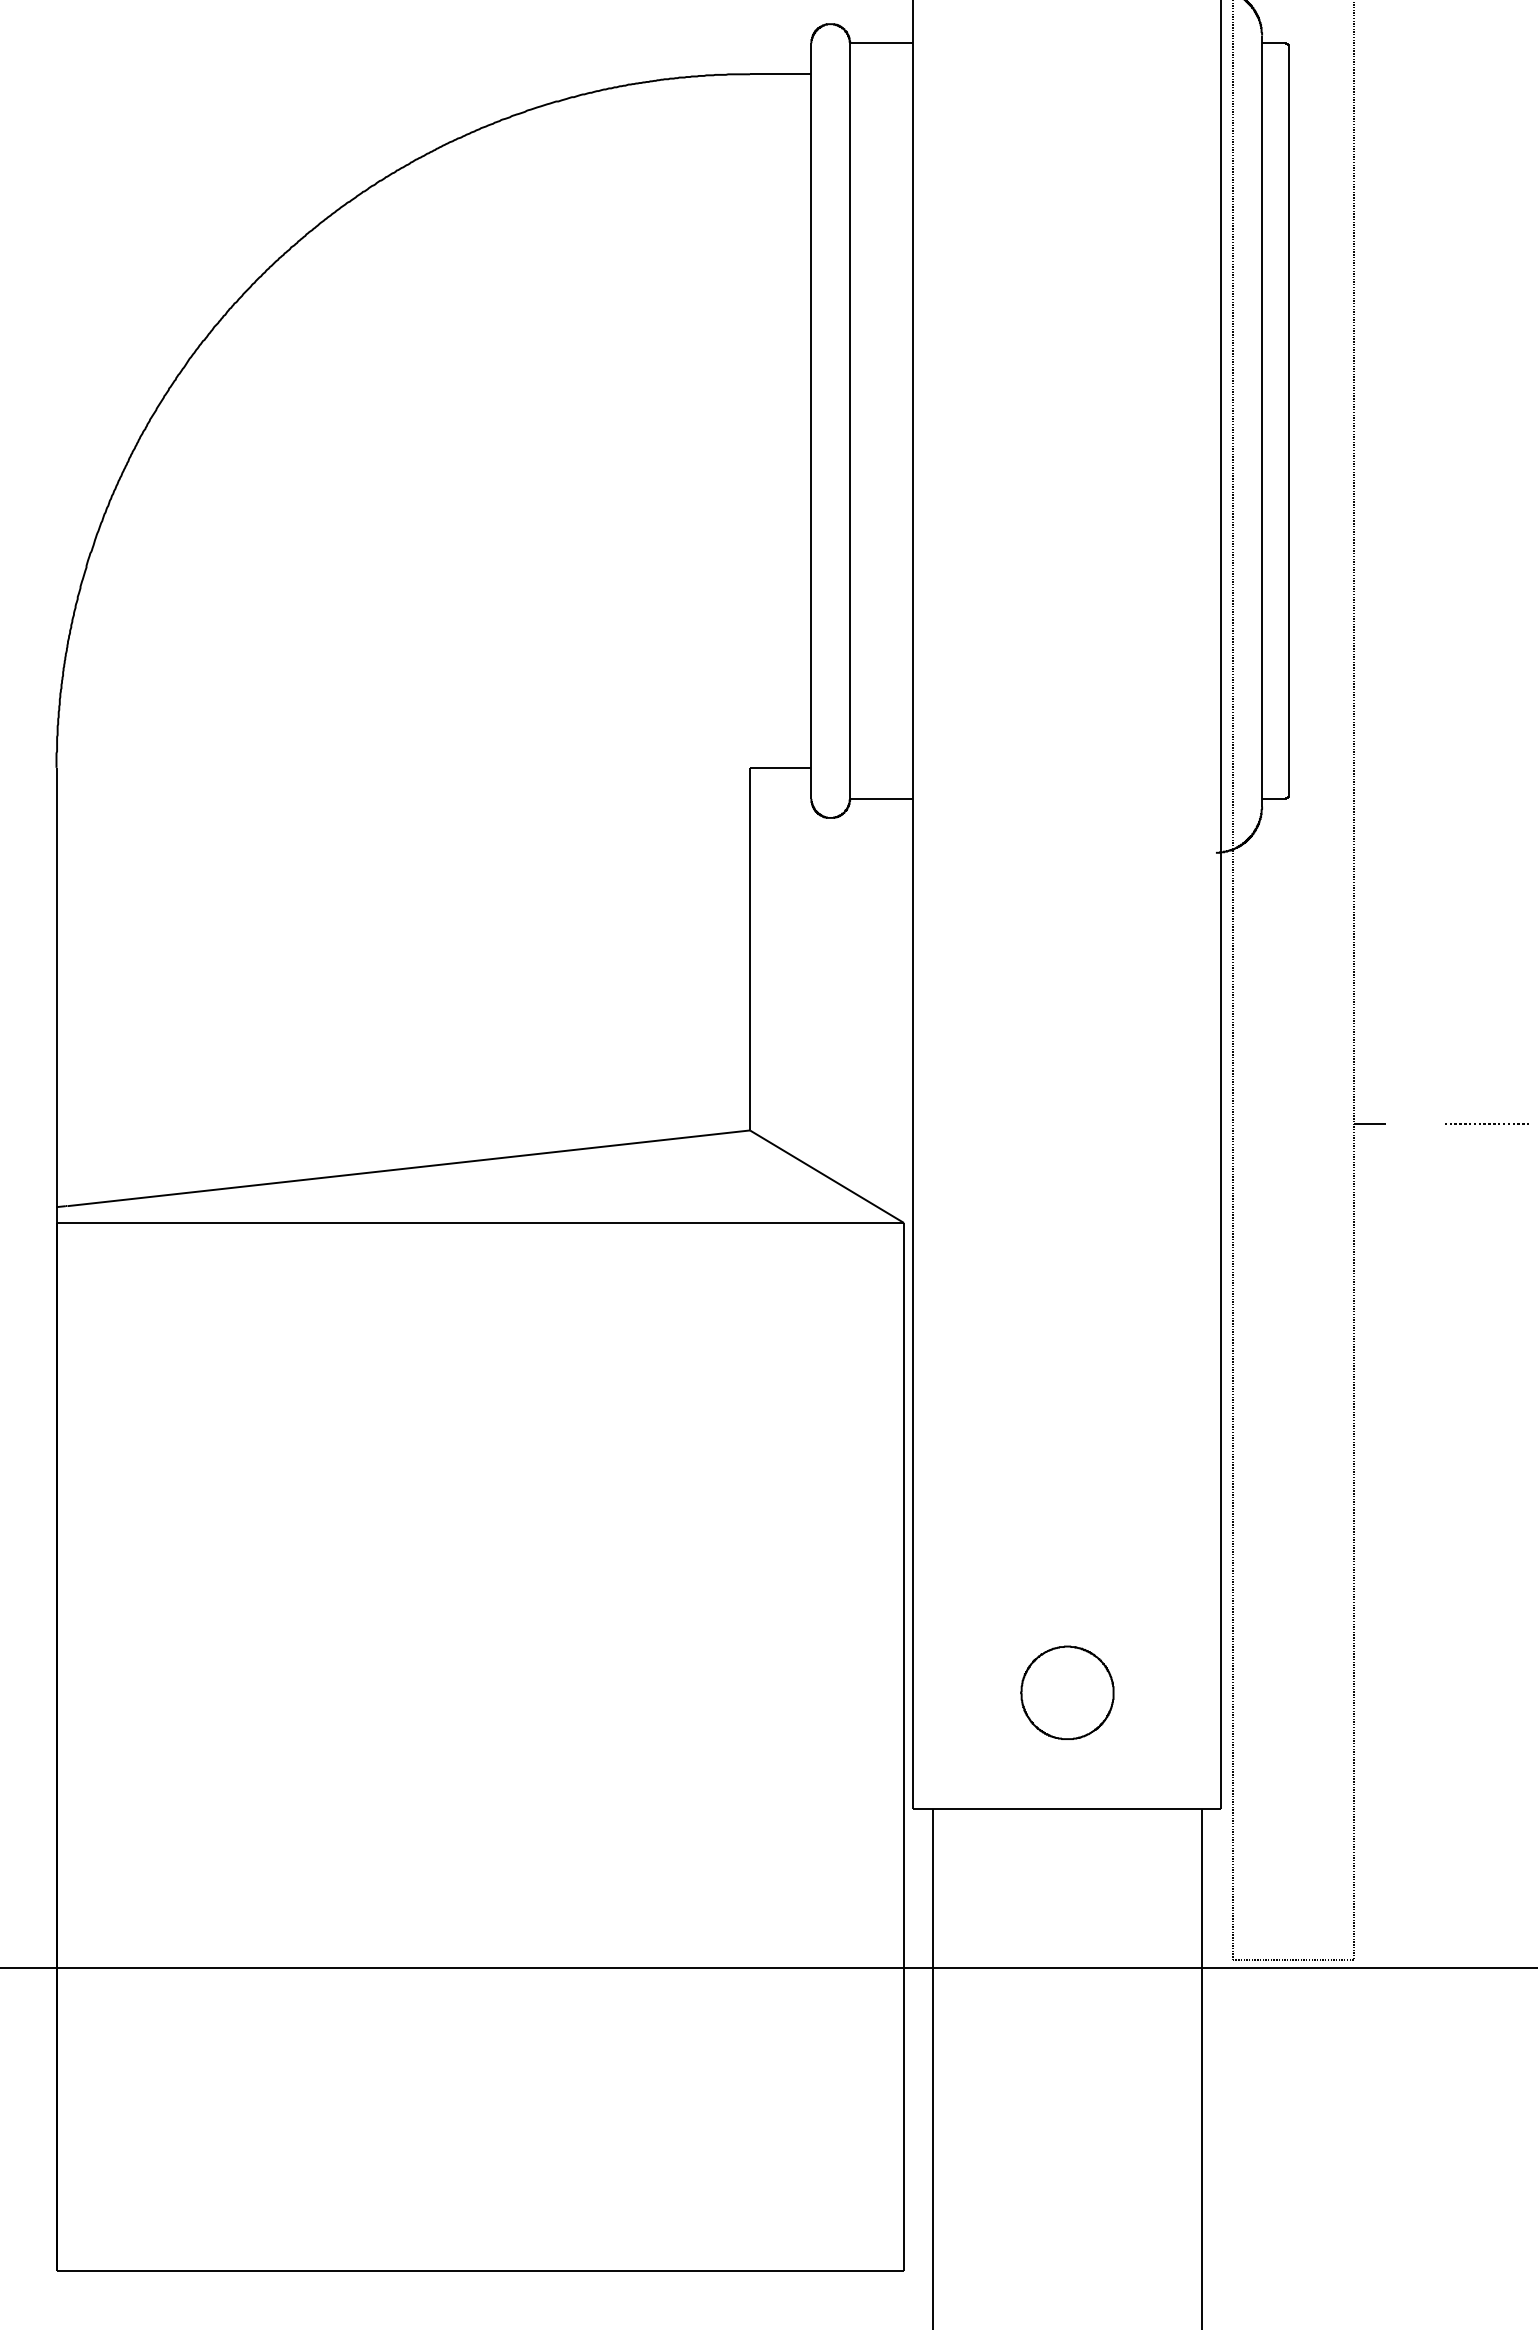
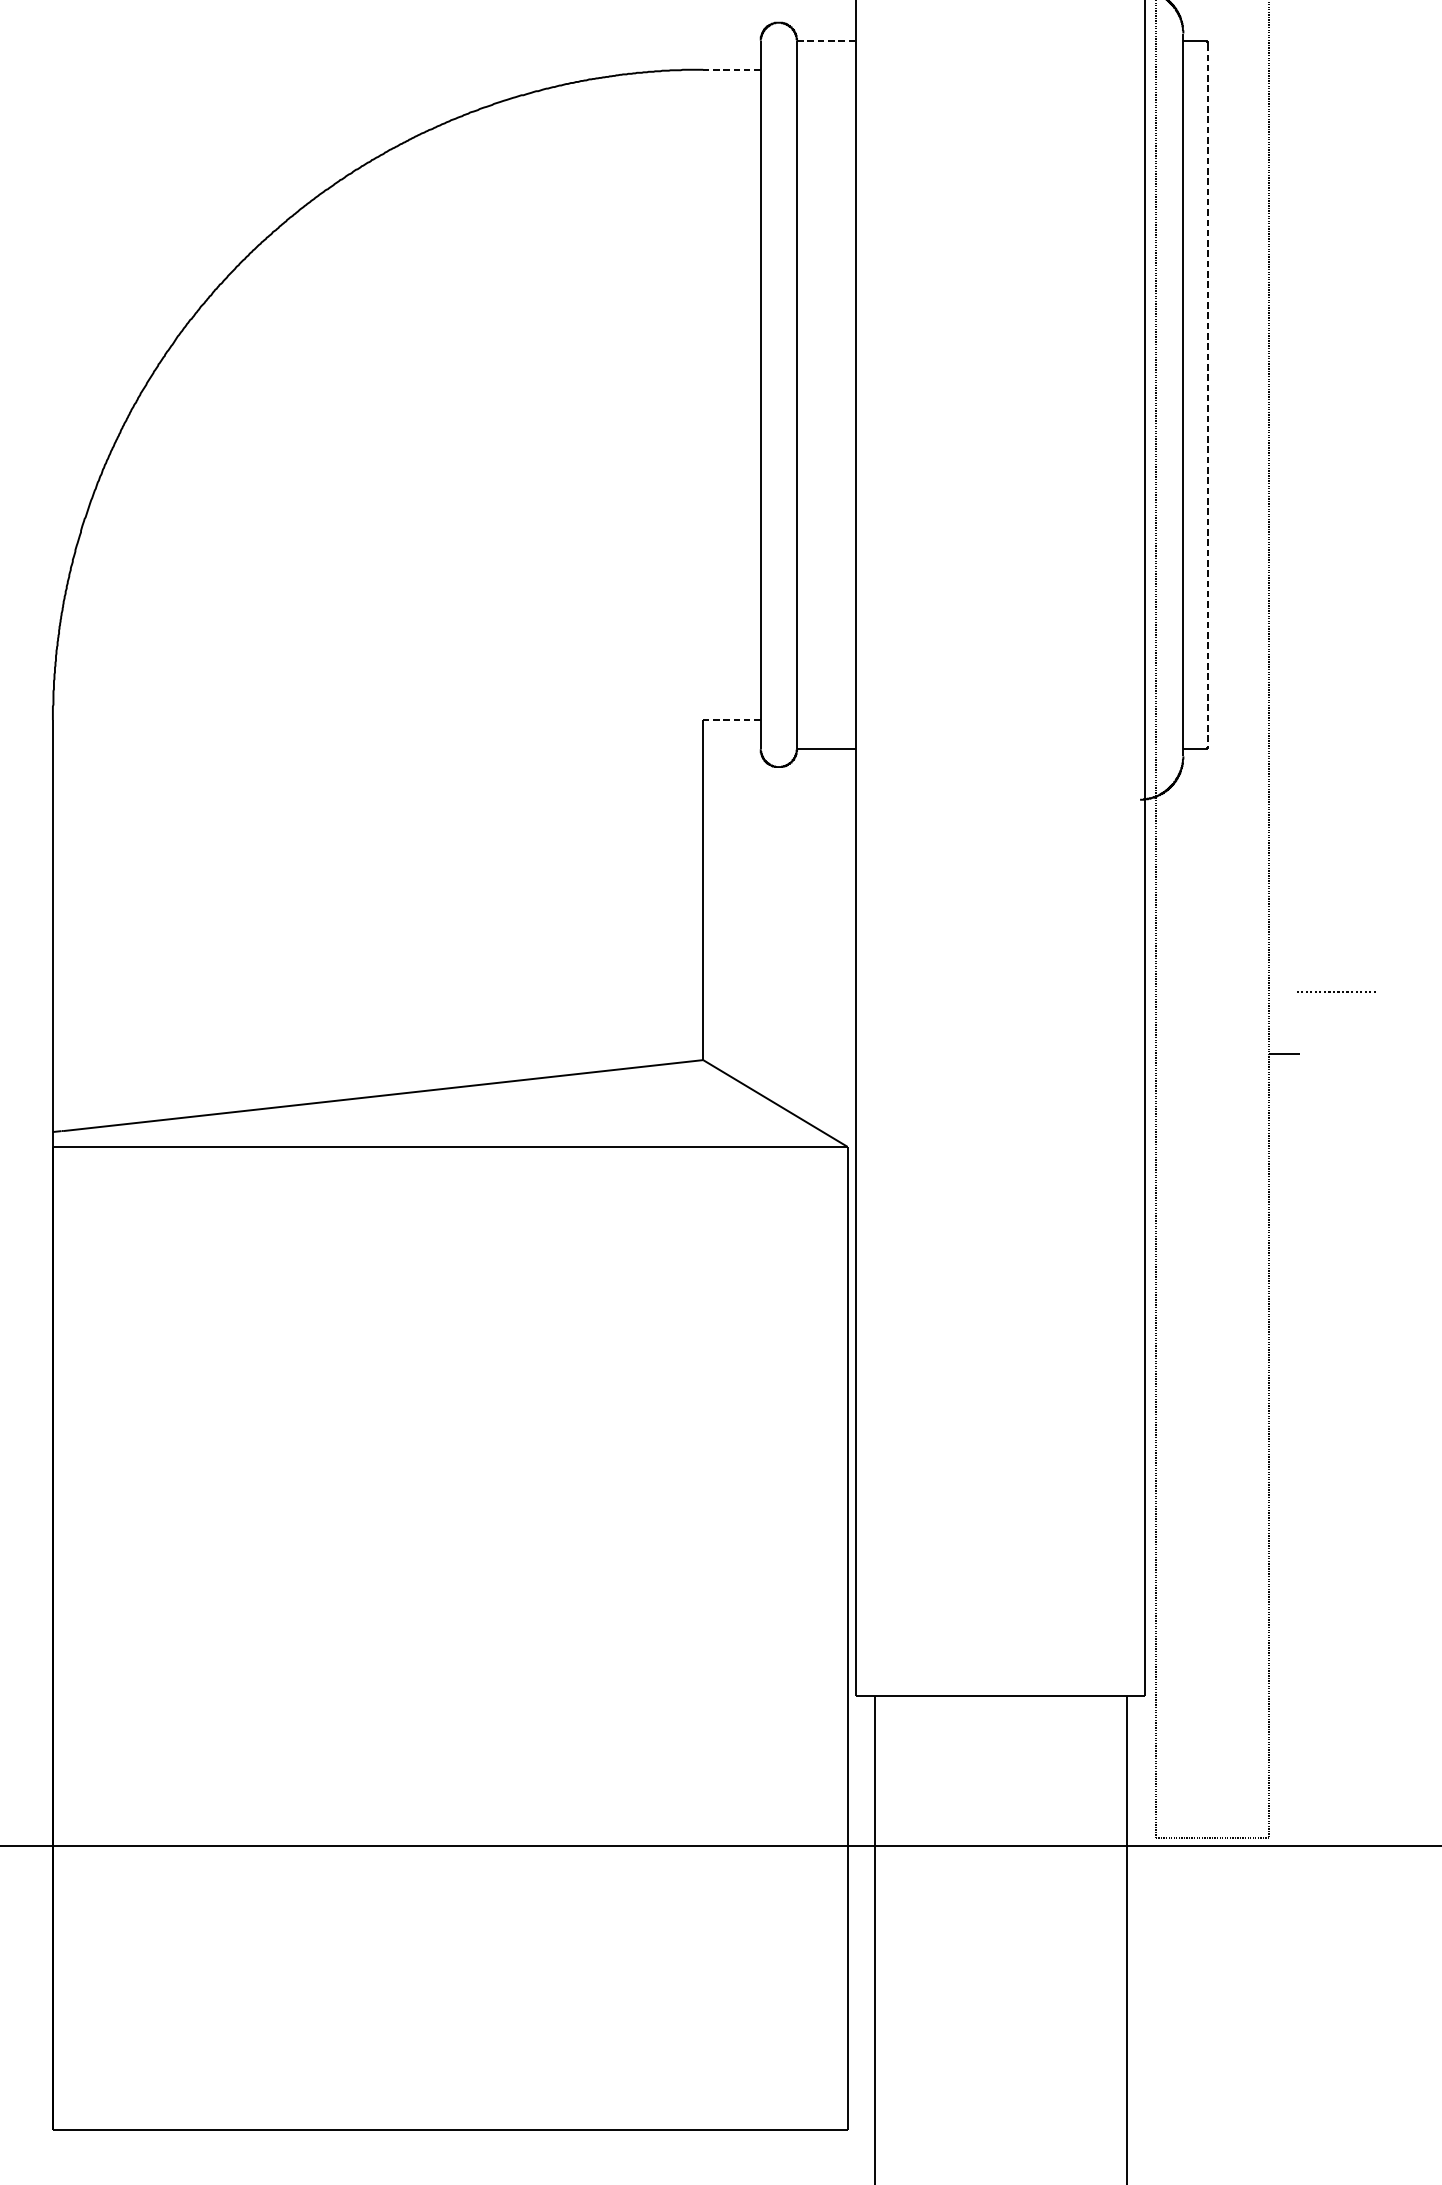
line: (881, 43) -> (826, 40), solid -> dashed
line: (780, 74) -> (731, 69), solid -> dashed
line: (1288, 421) -> (1208, 395), solid -> dashed
line: (780, 767) -> (731, 719), solid -> dashed
line: (1485, 1123) -> (1334, 991), moved
part: (1067, 1692) -> (1000, 1587), removed

